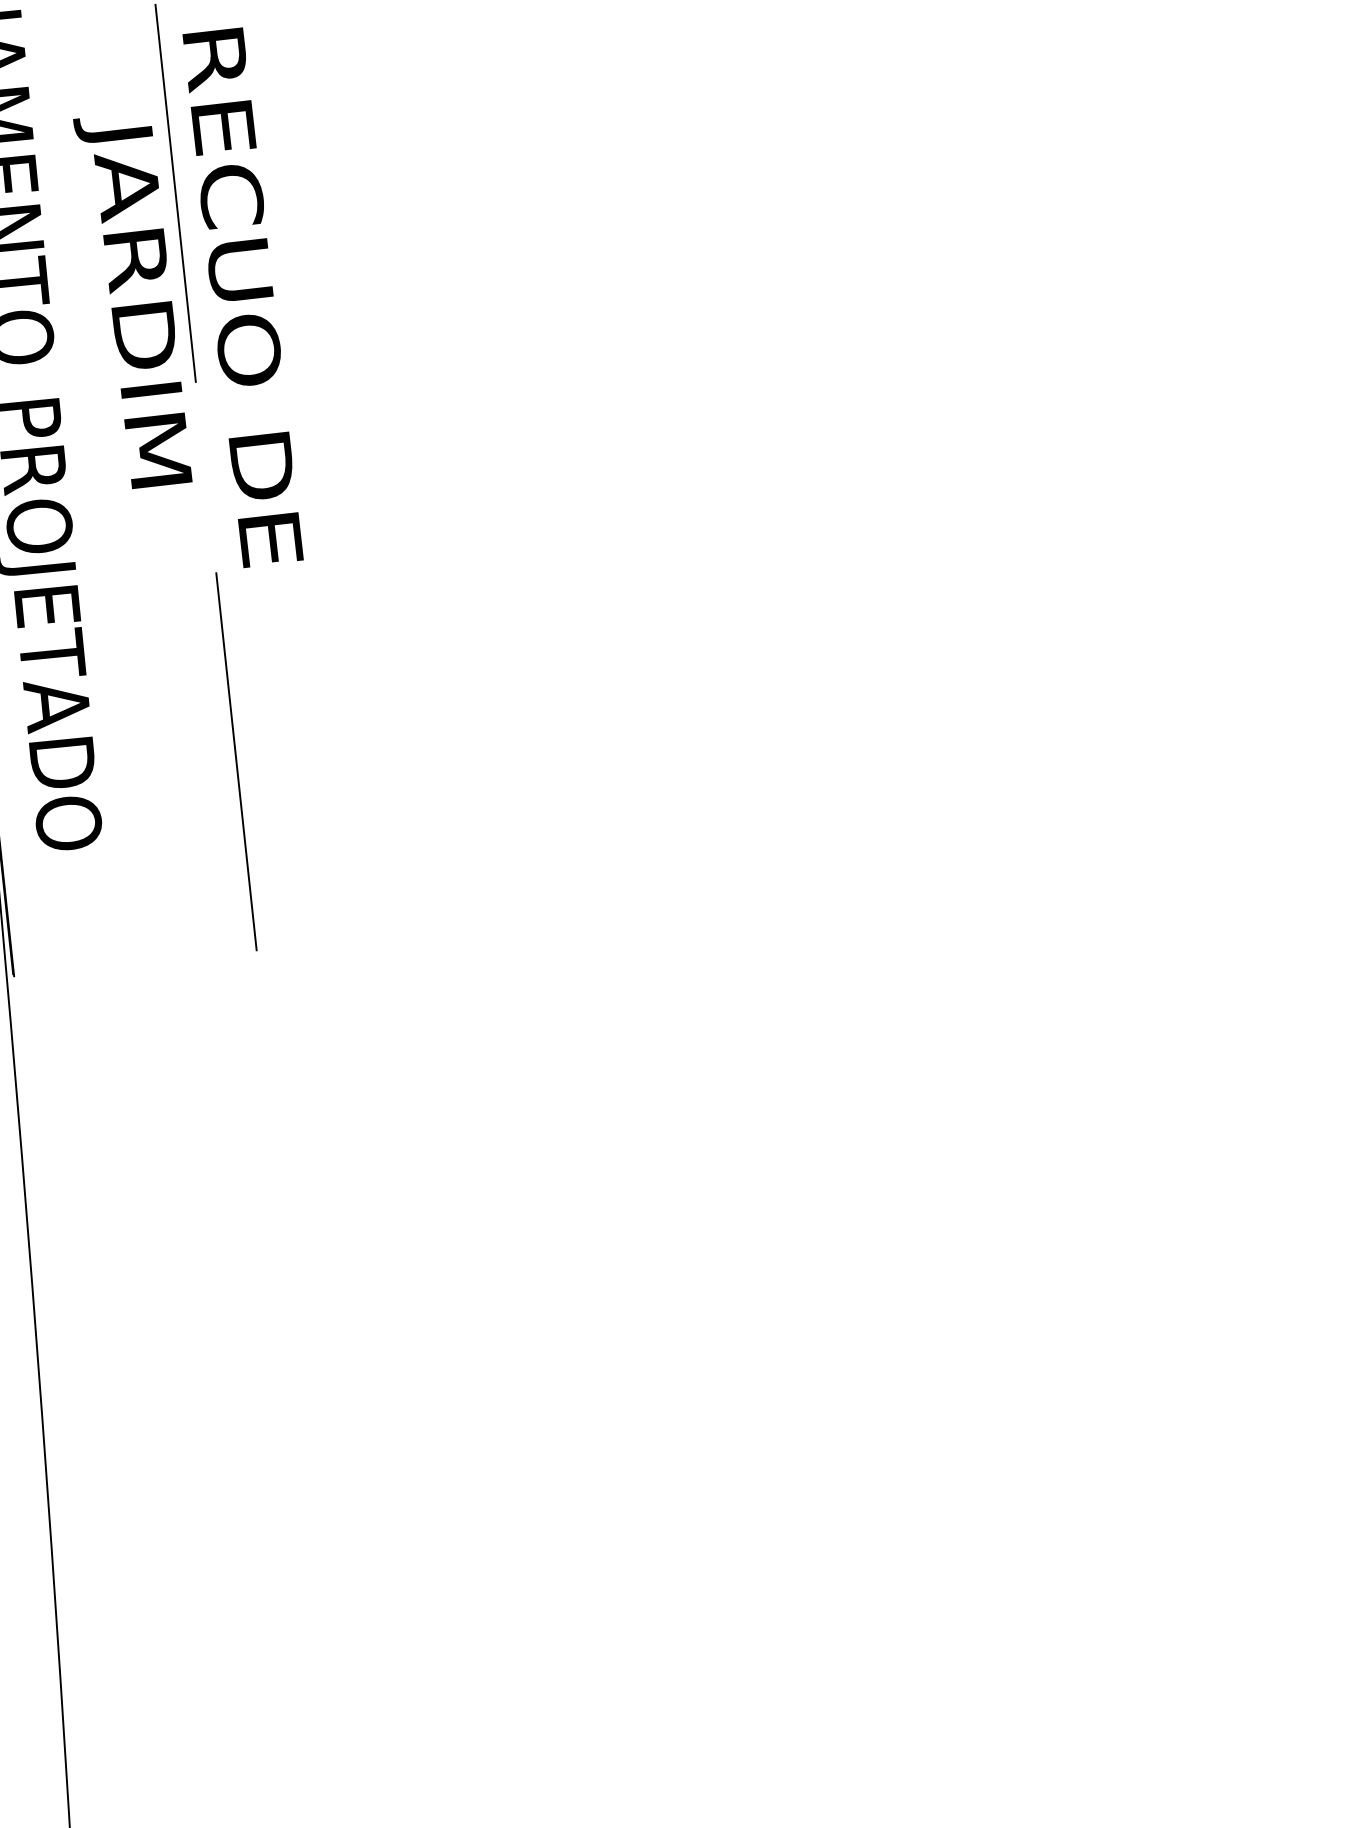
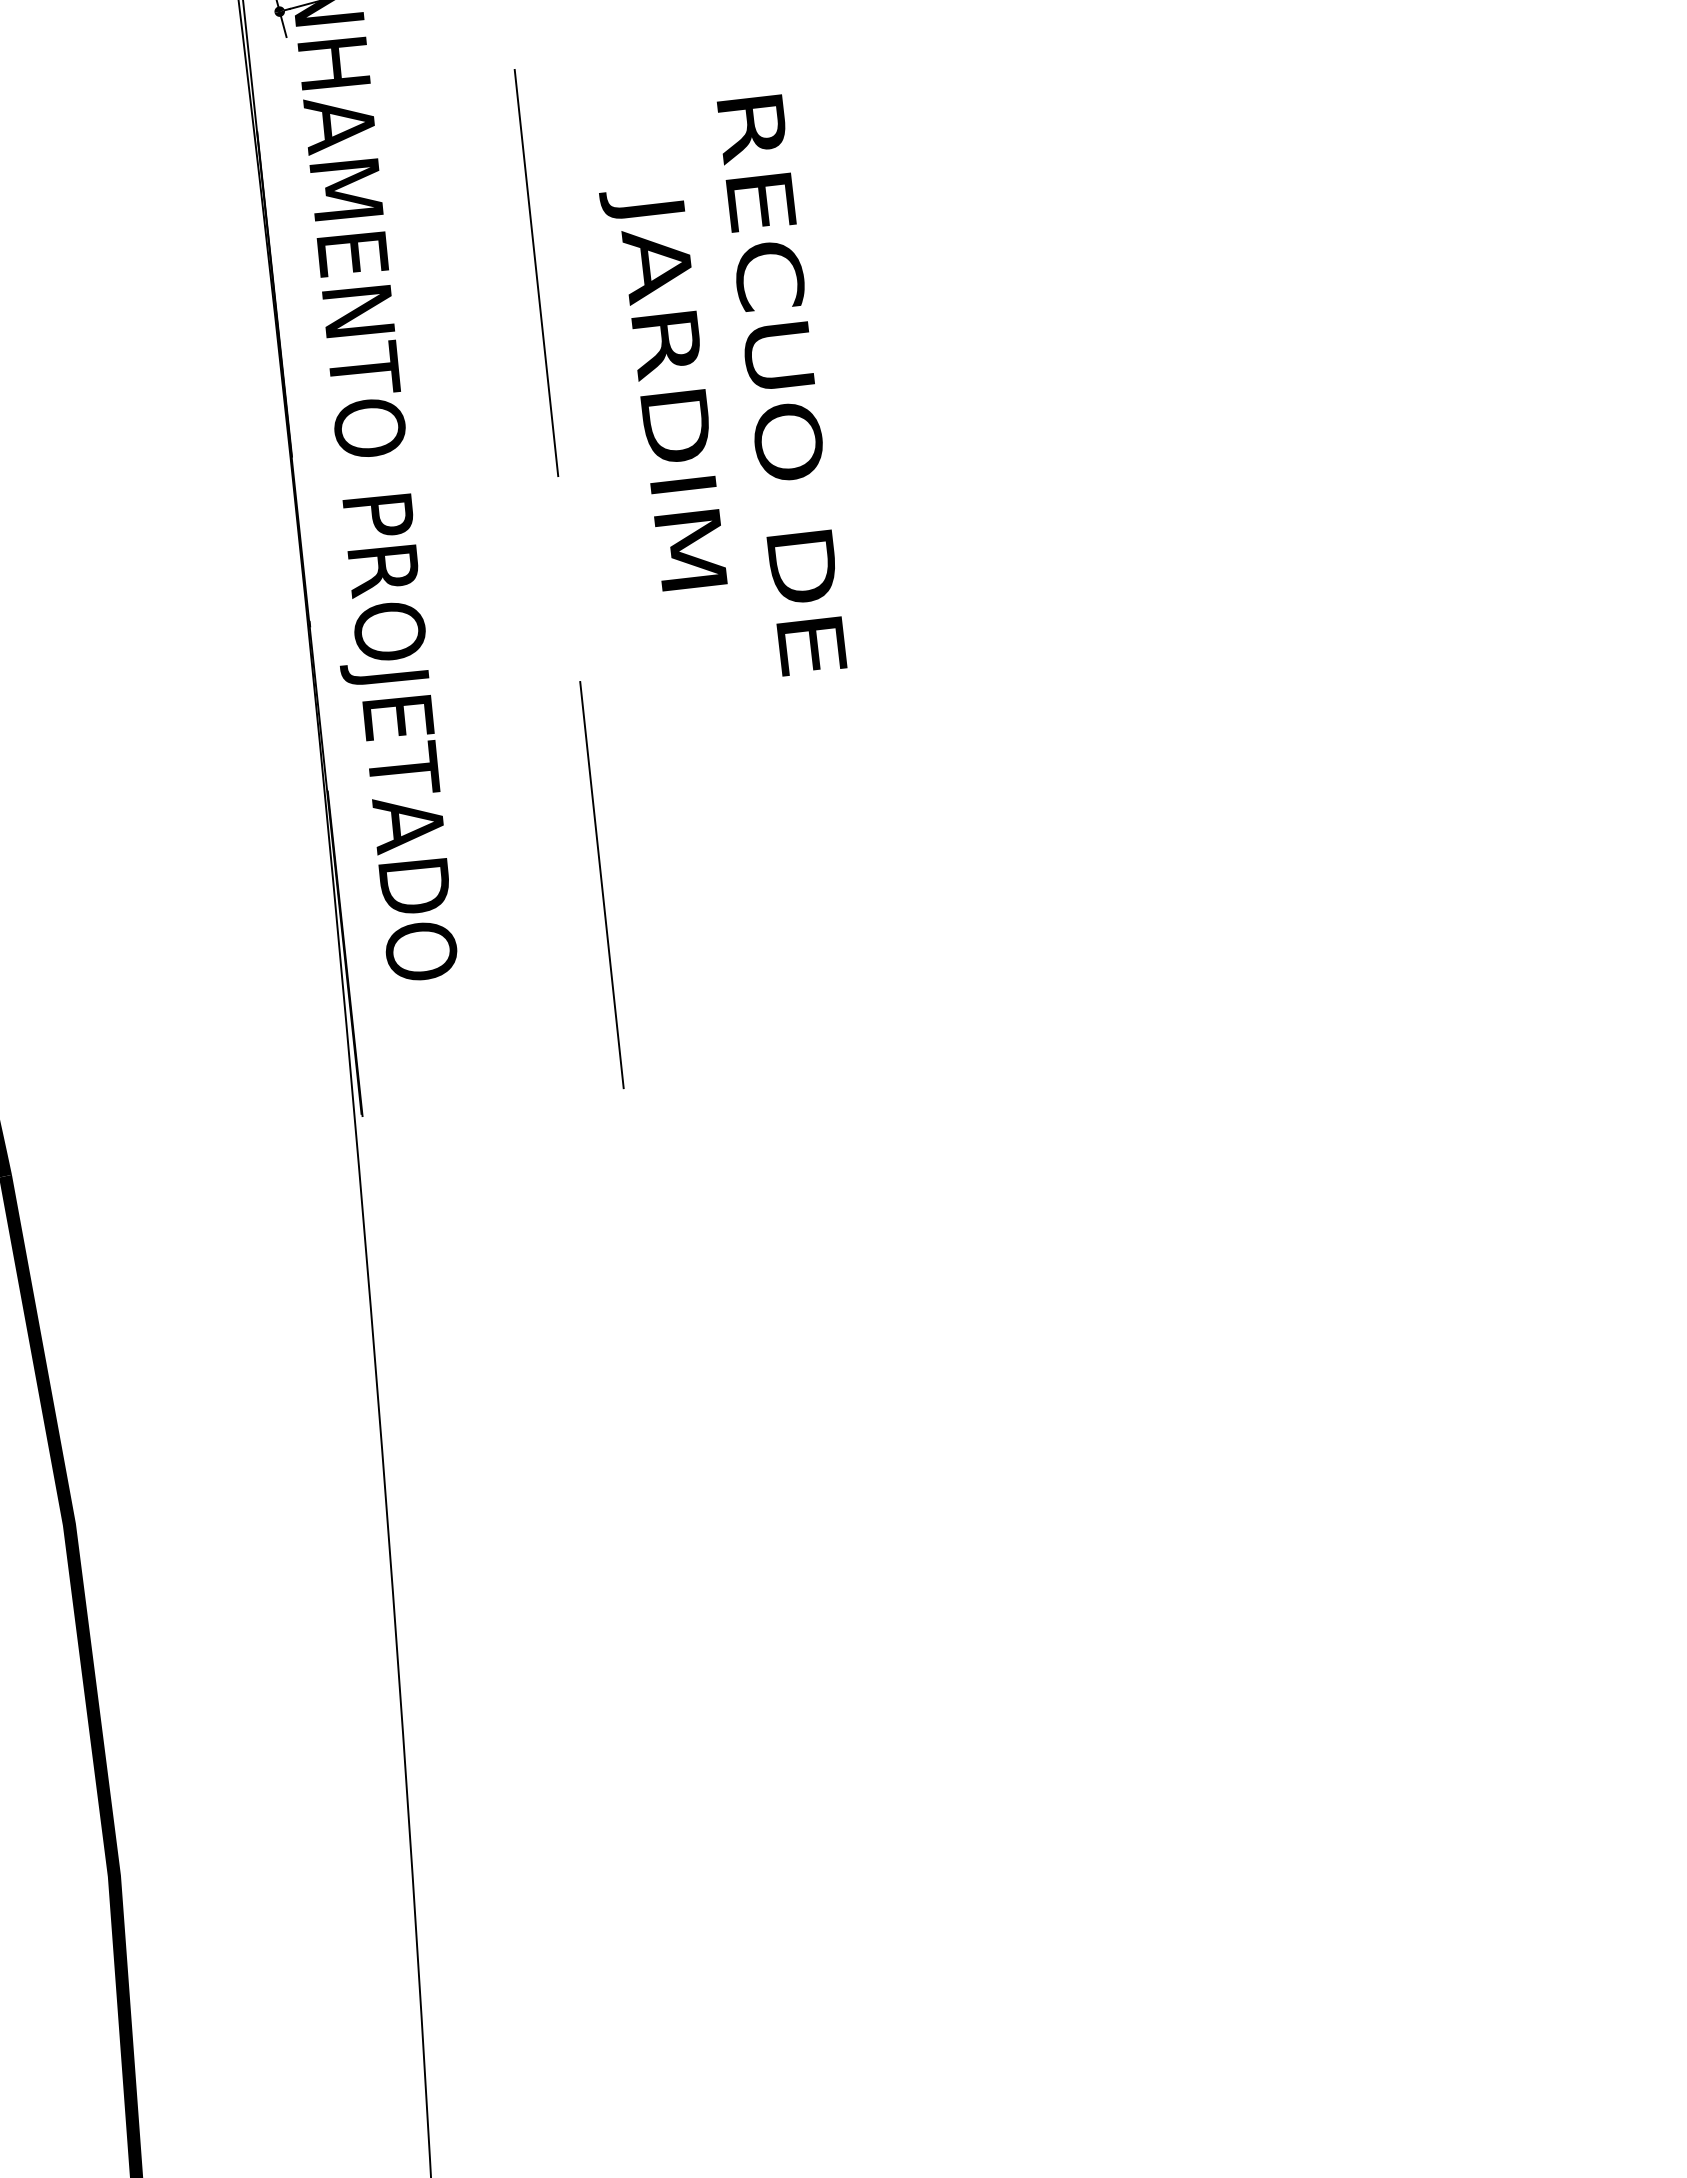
text: (188, 297) -> (723, 385), moved

